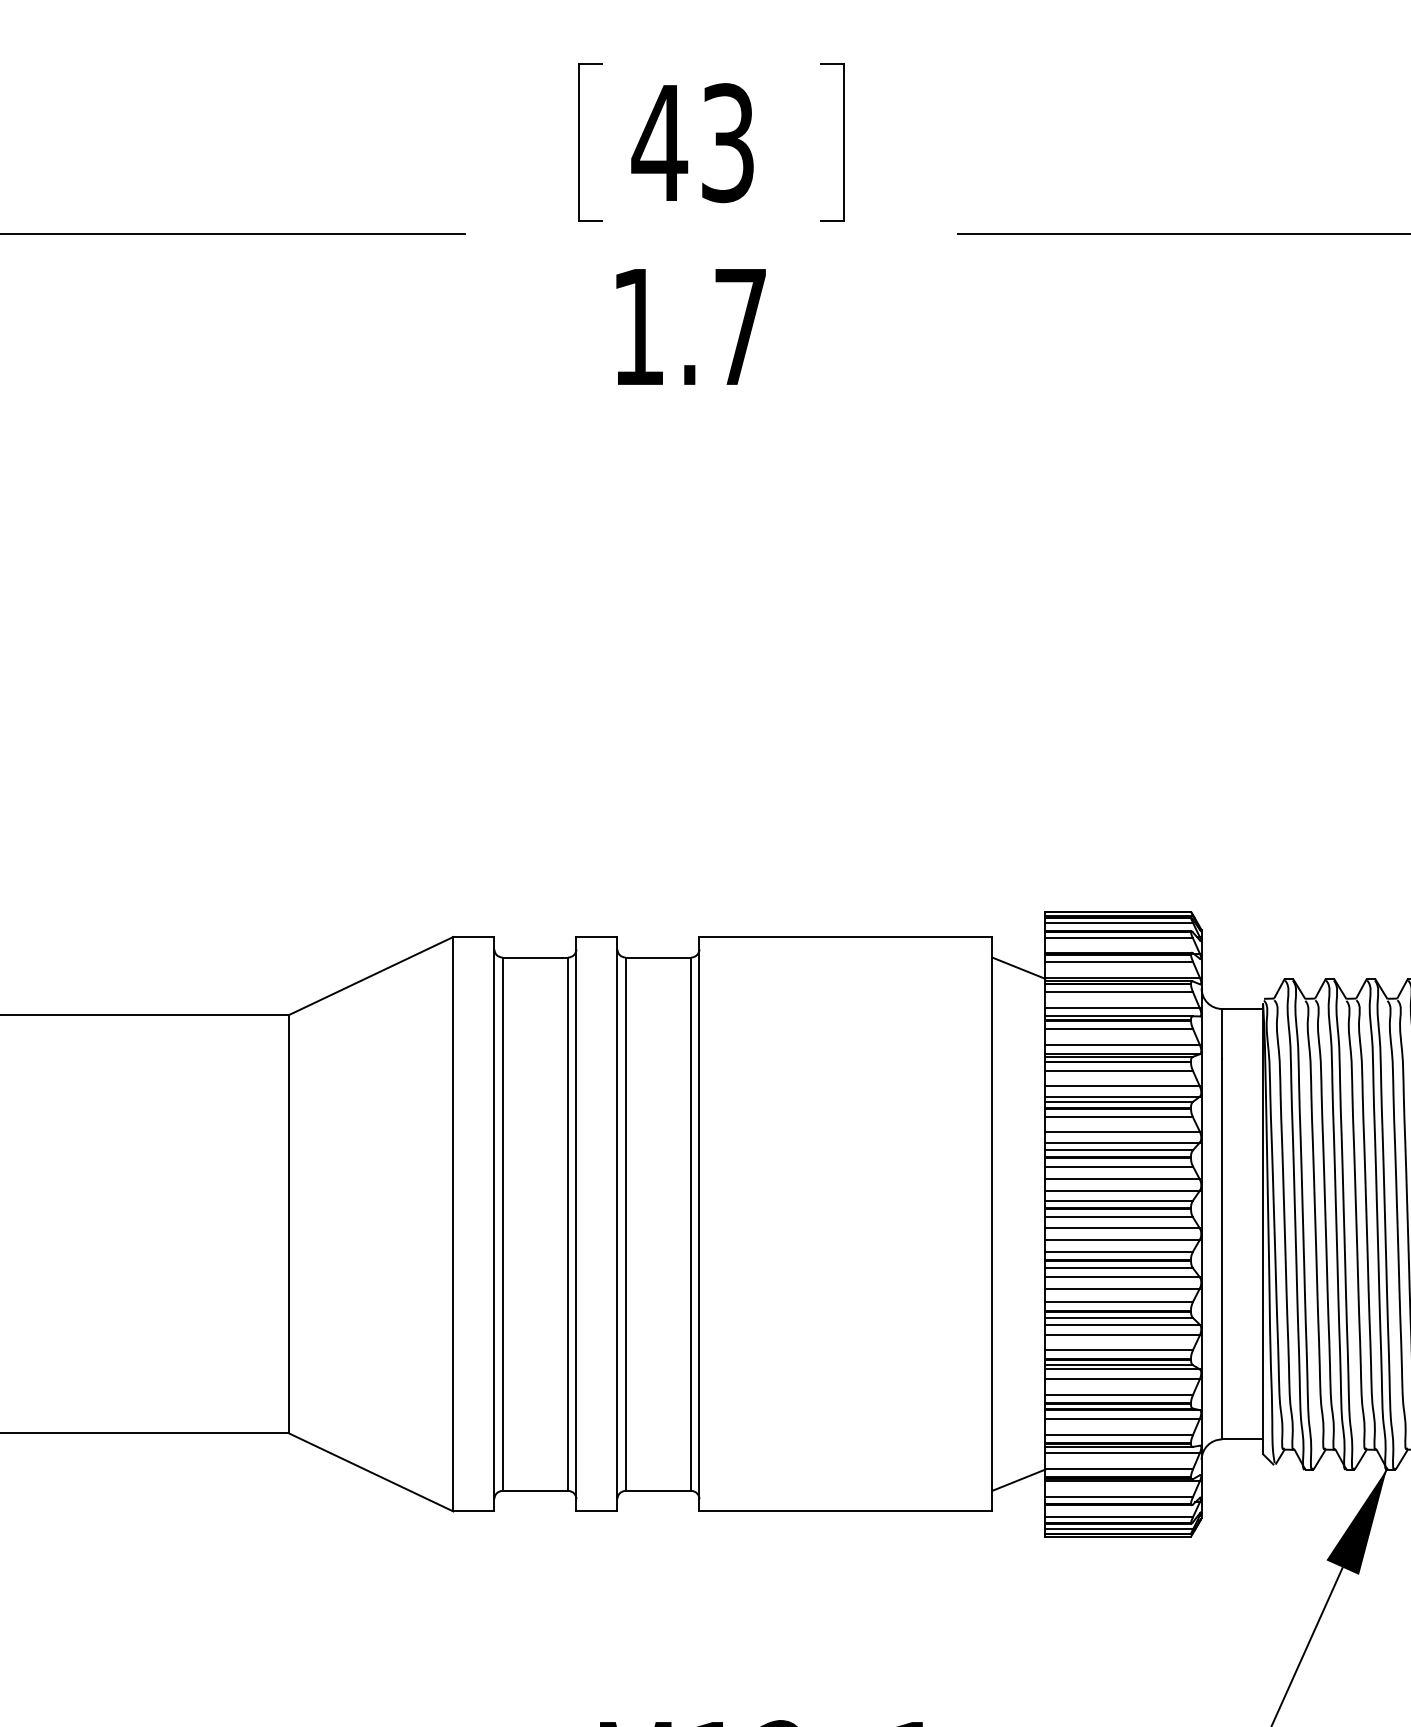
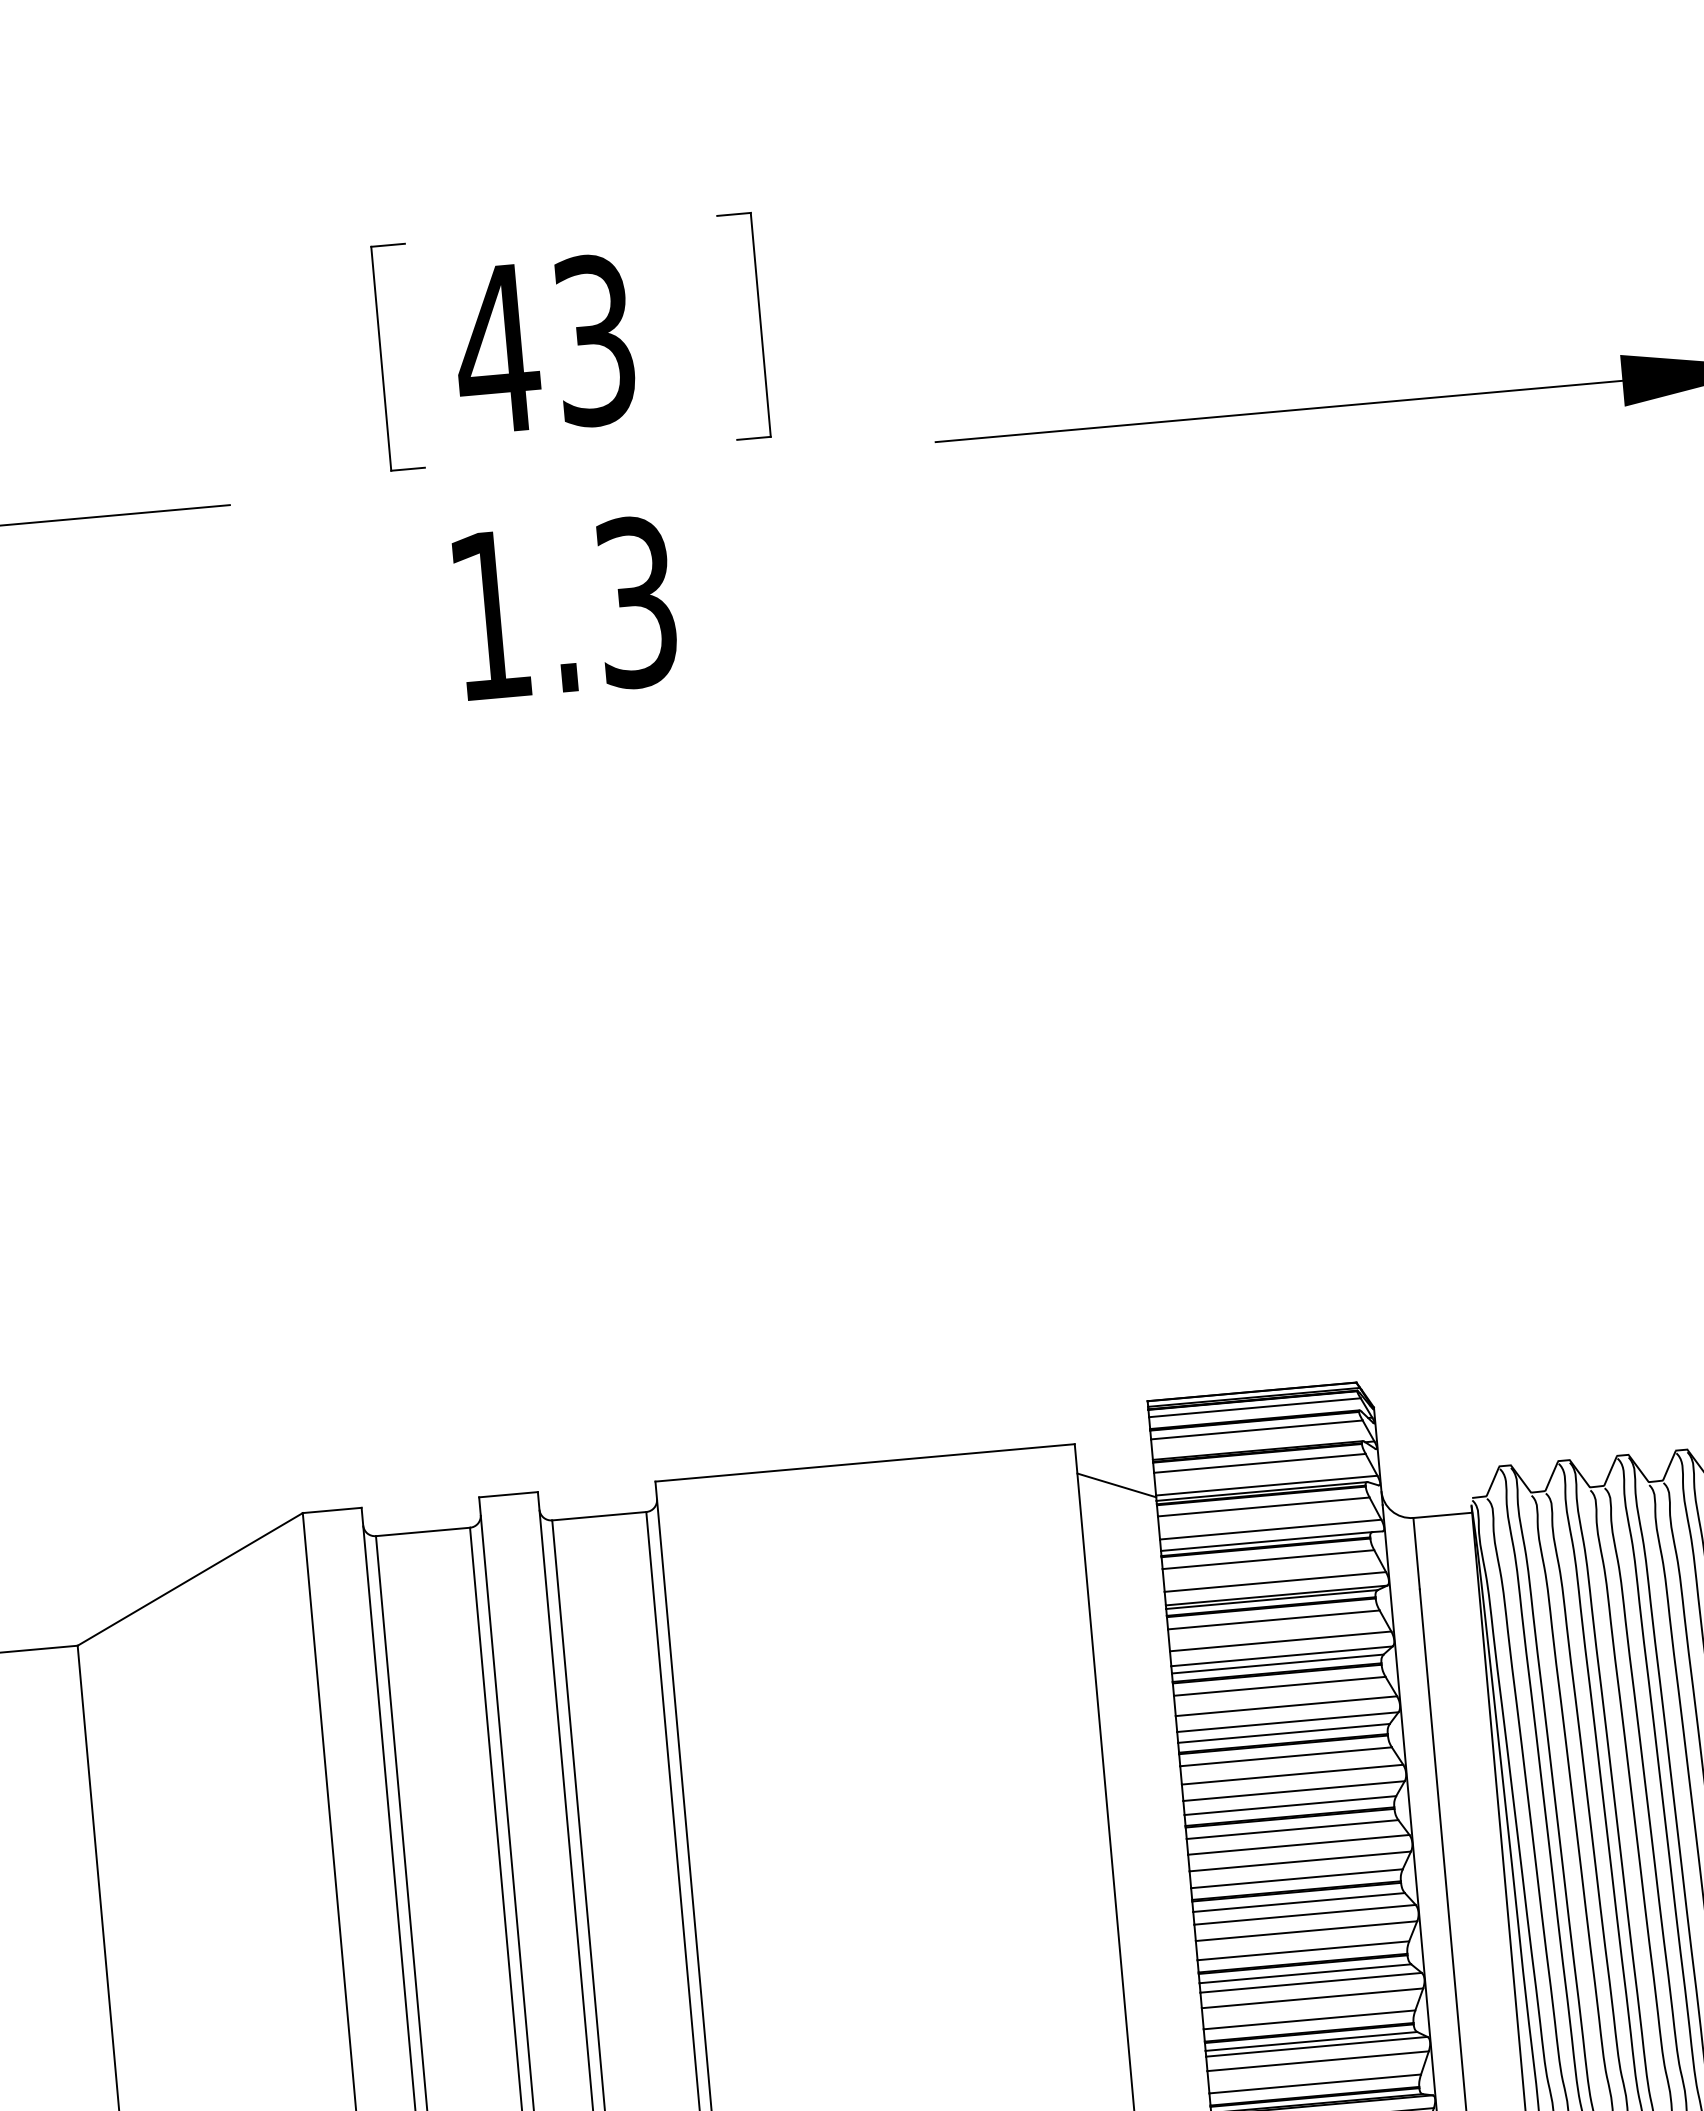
text: (740, 327) -> (636, 603), 1.7 -> 1.3

